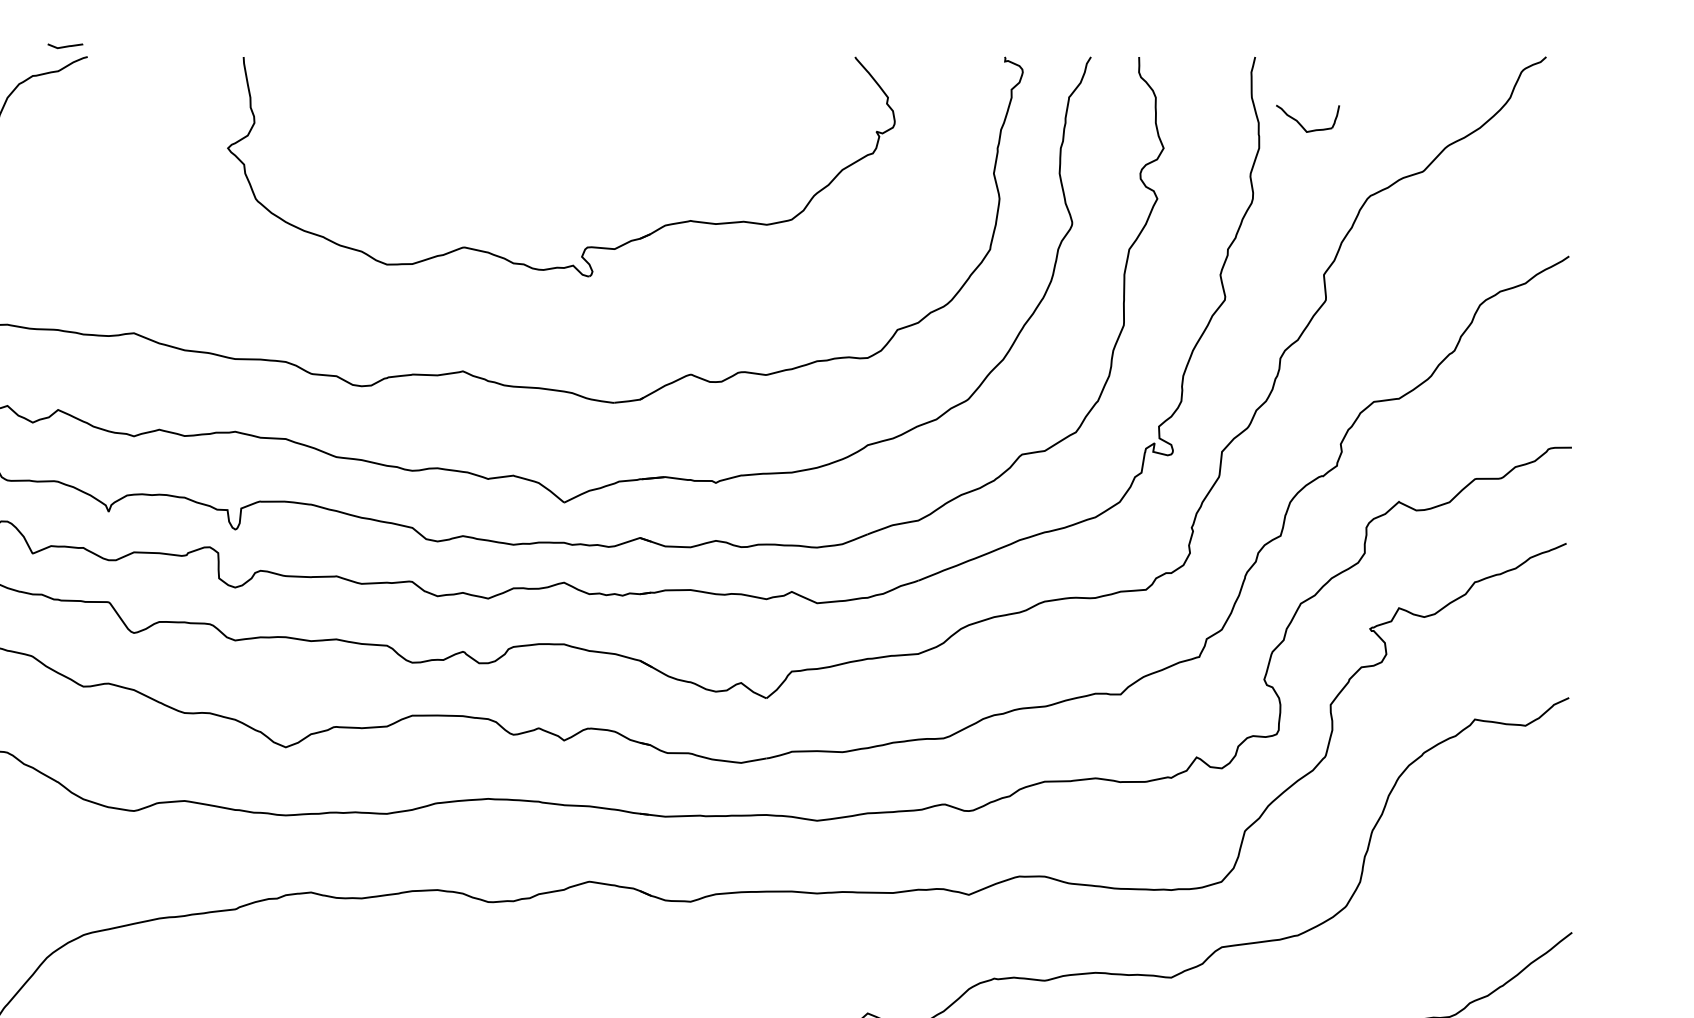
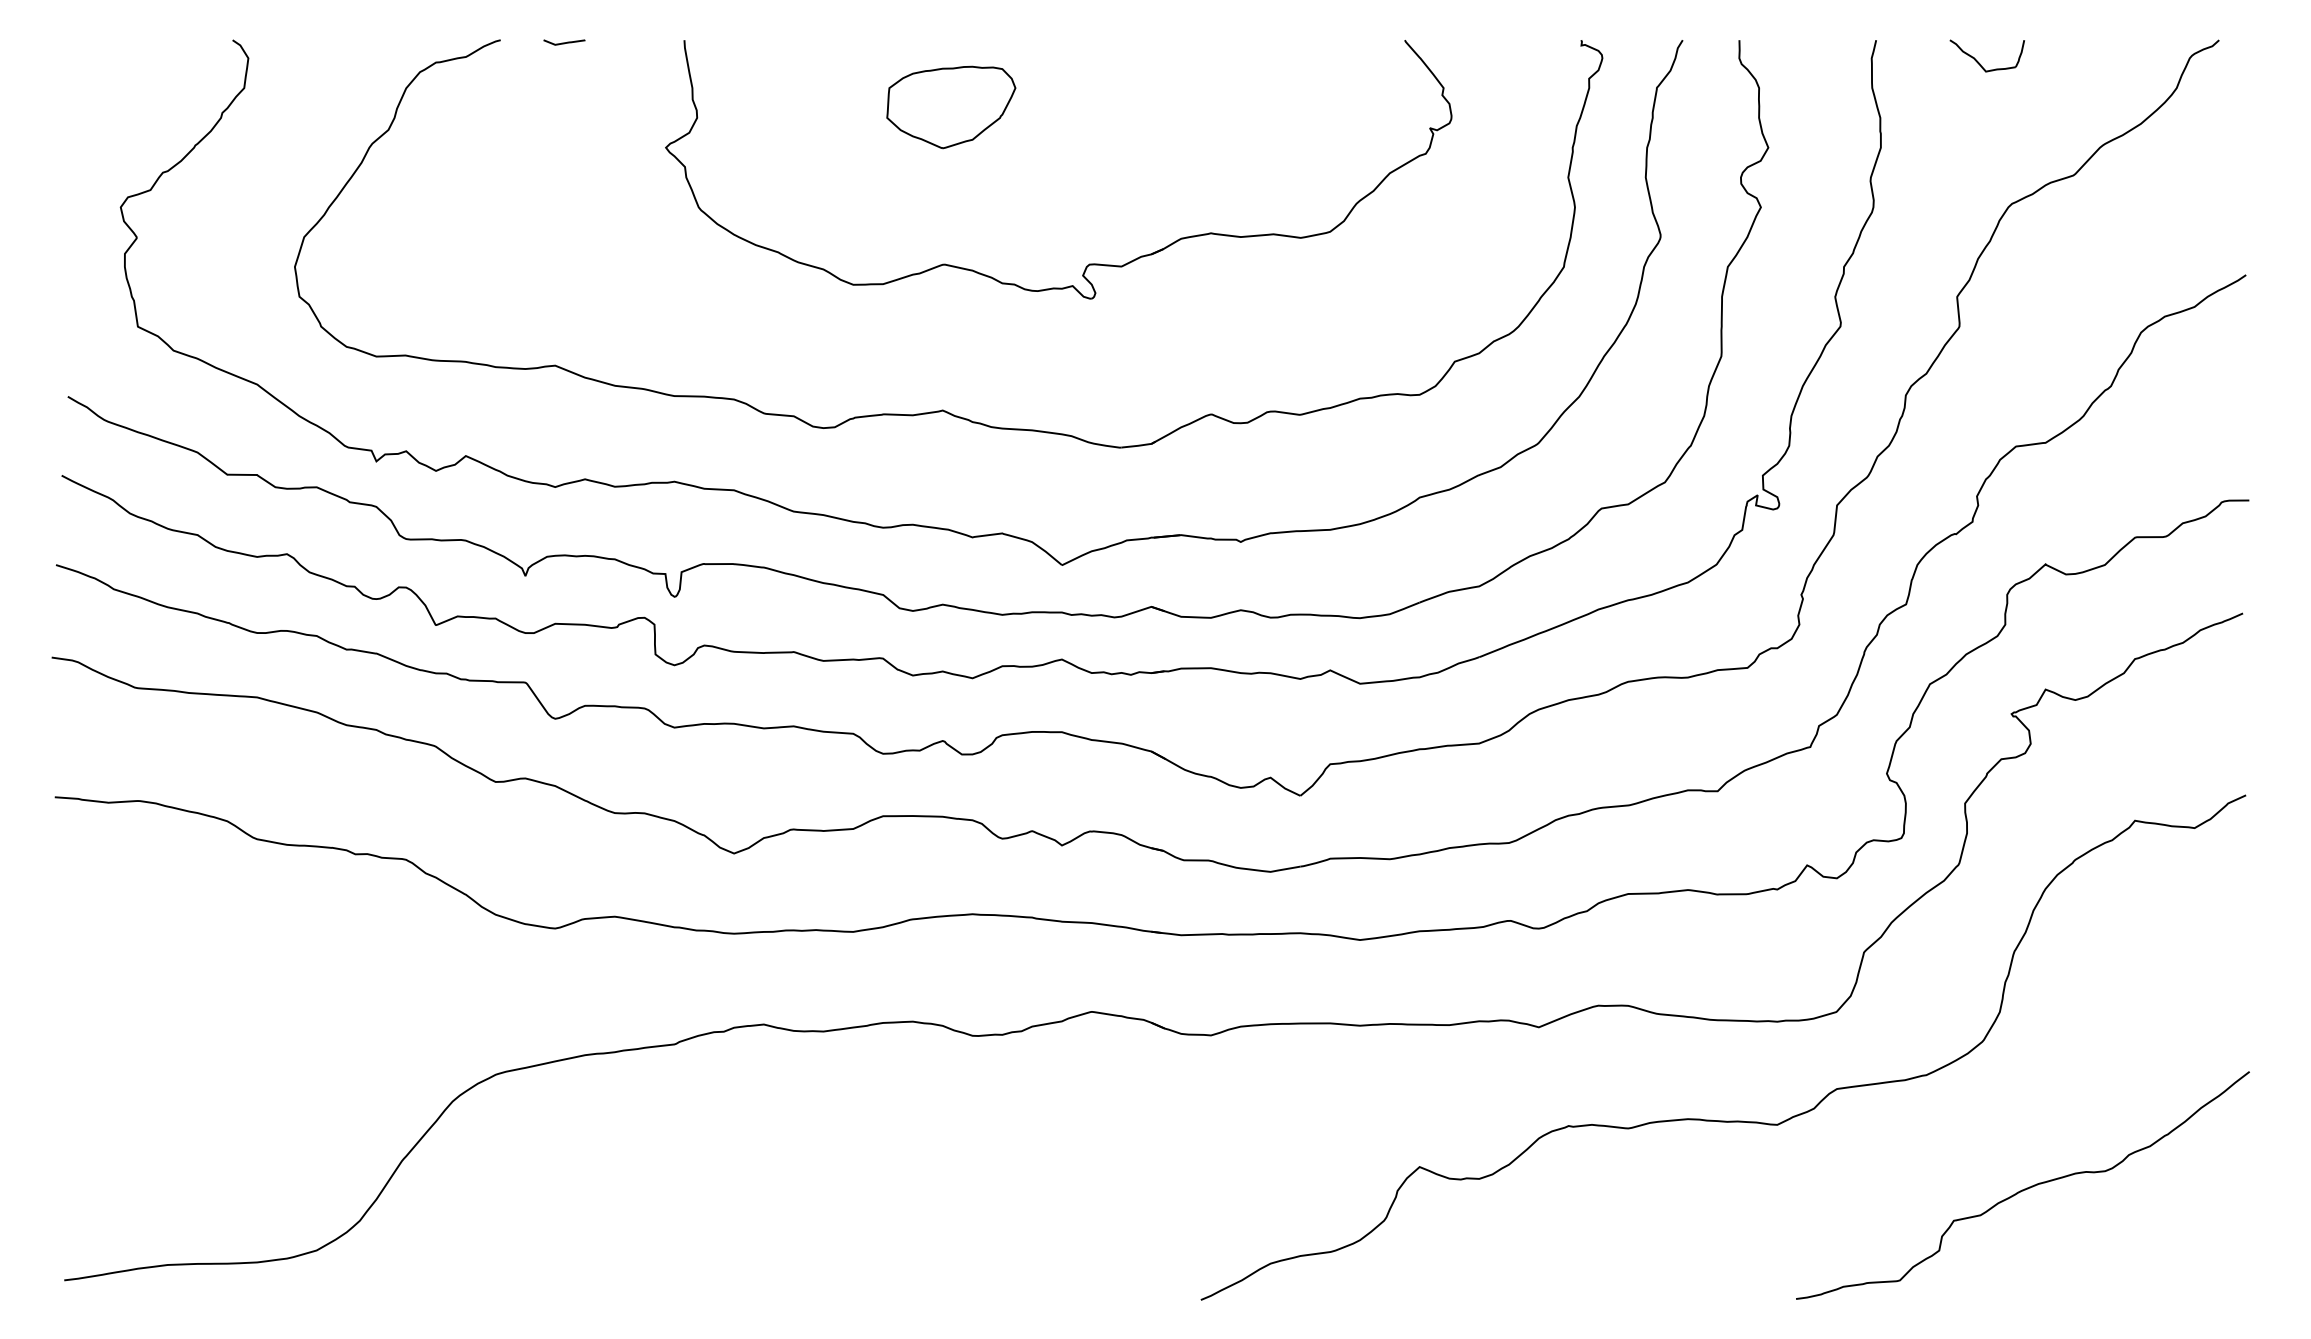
curve: (65, 46) -> (564, 42), moved
part: (470, 114) -> (951, 107), added
part: (1301, 124) -> (1979, 62), moved

